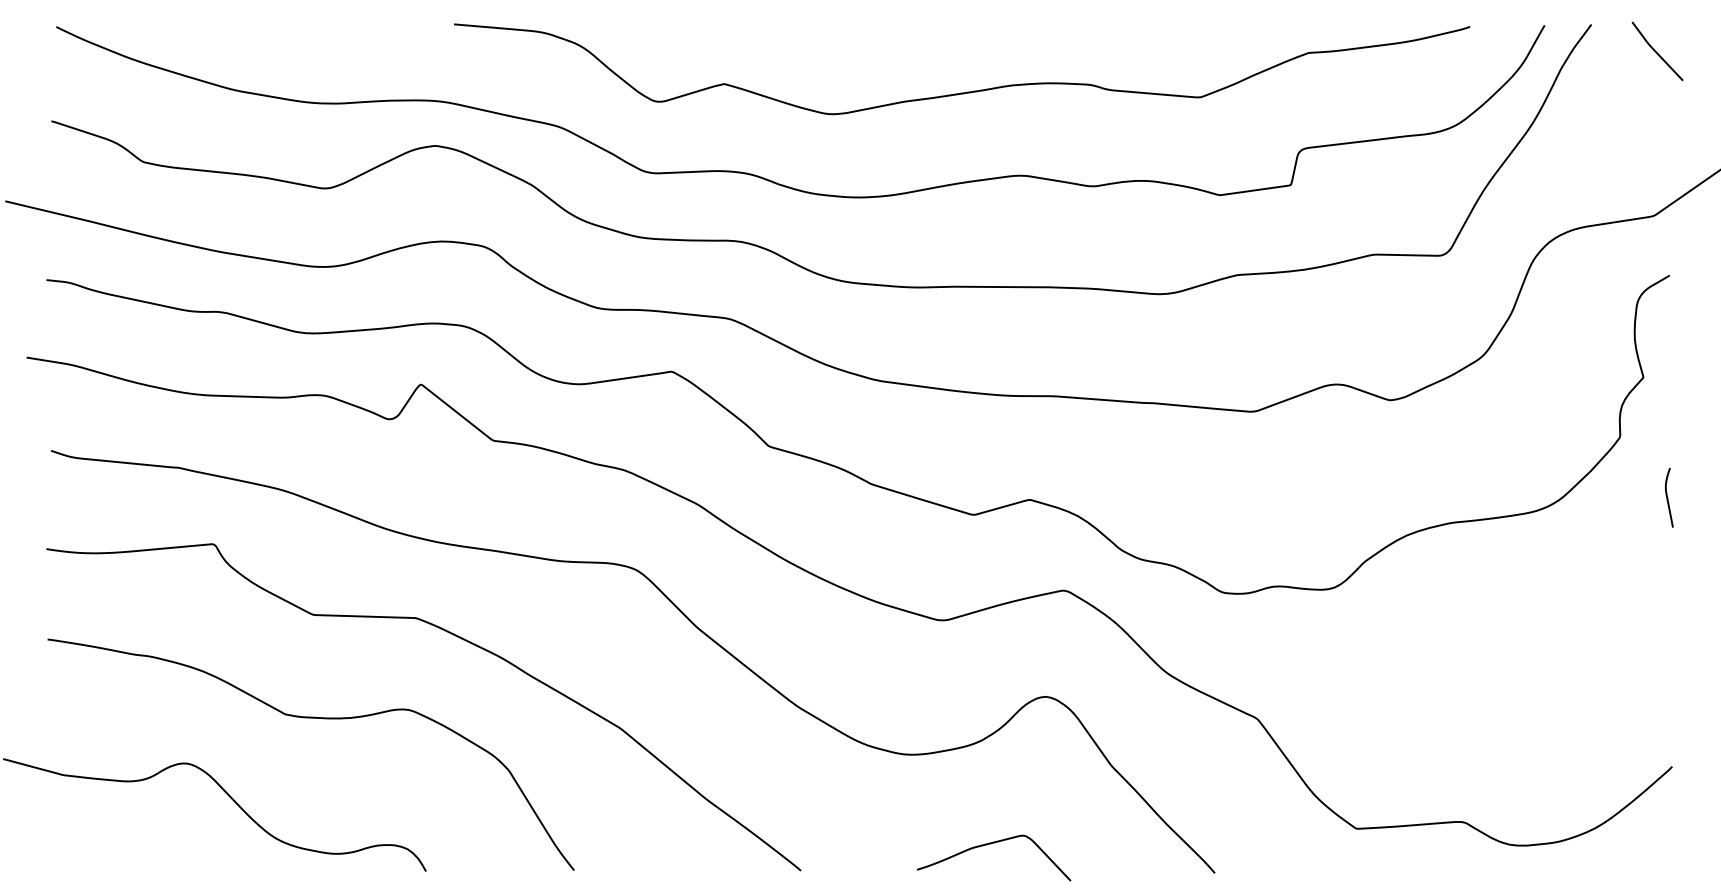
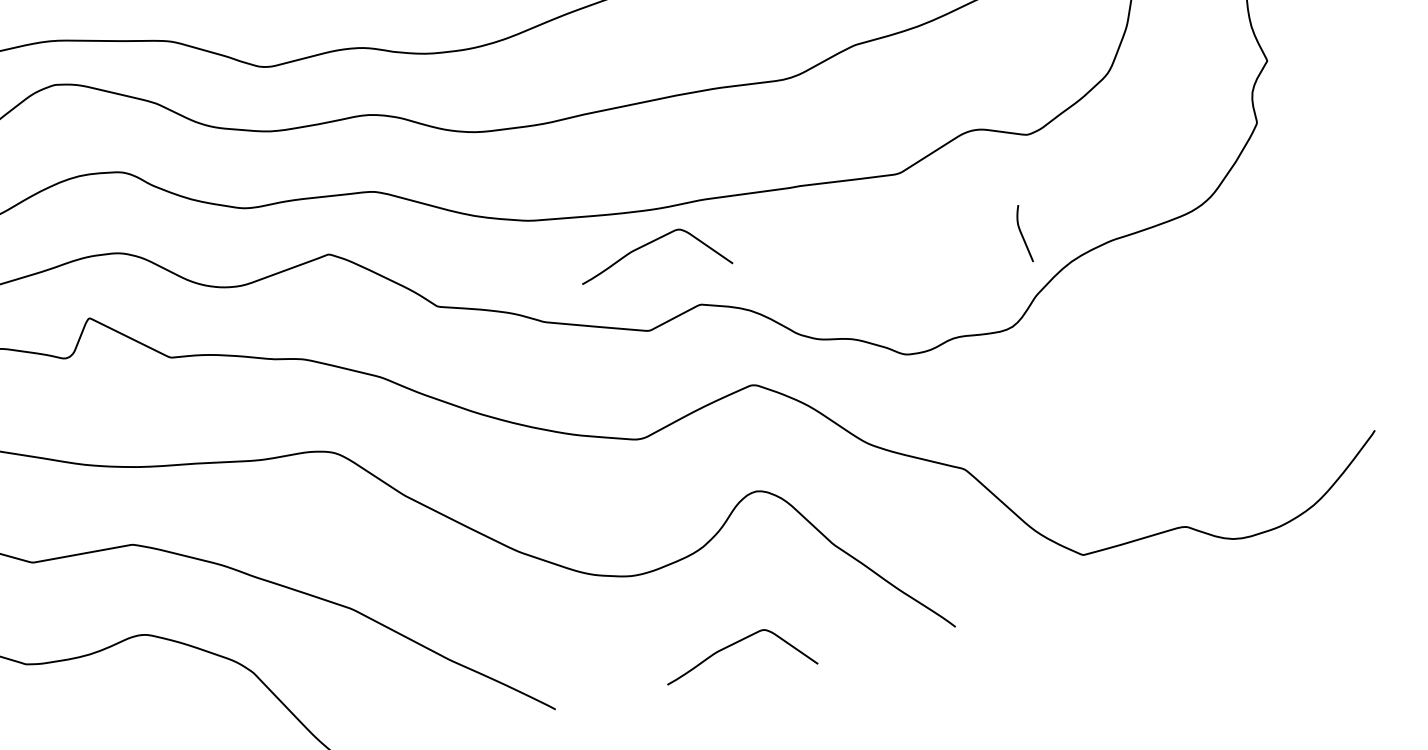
curve: (991, 429) -> (649, 244), added
curve: (1668, 497) -> (1022, 233), moved

